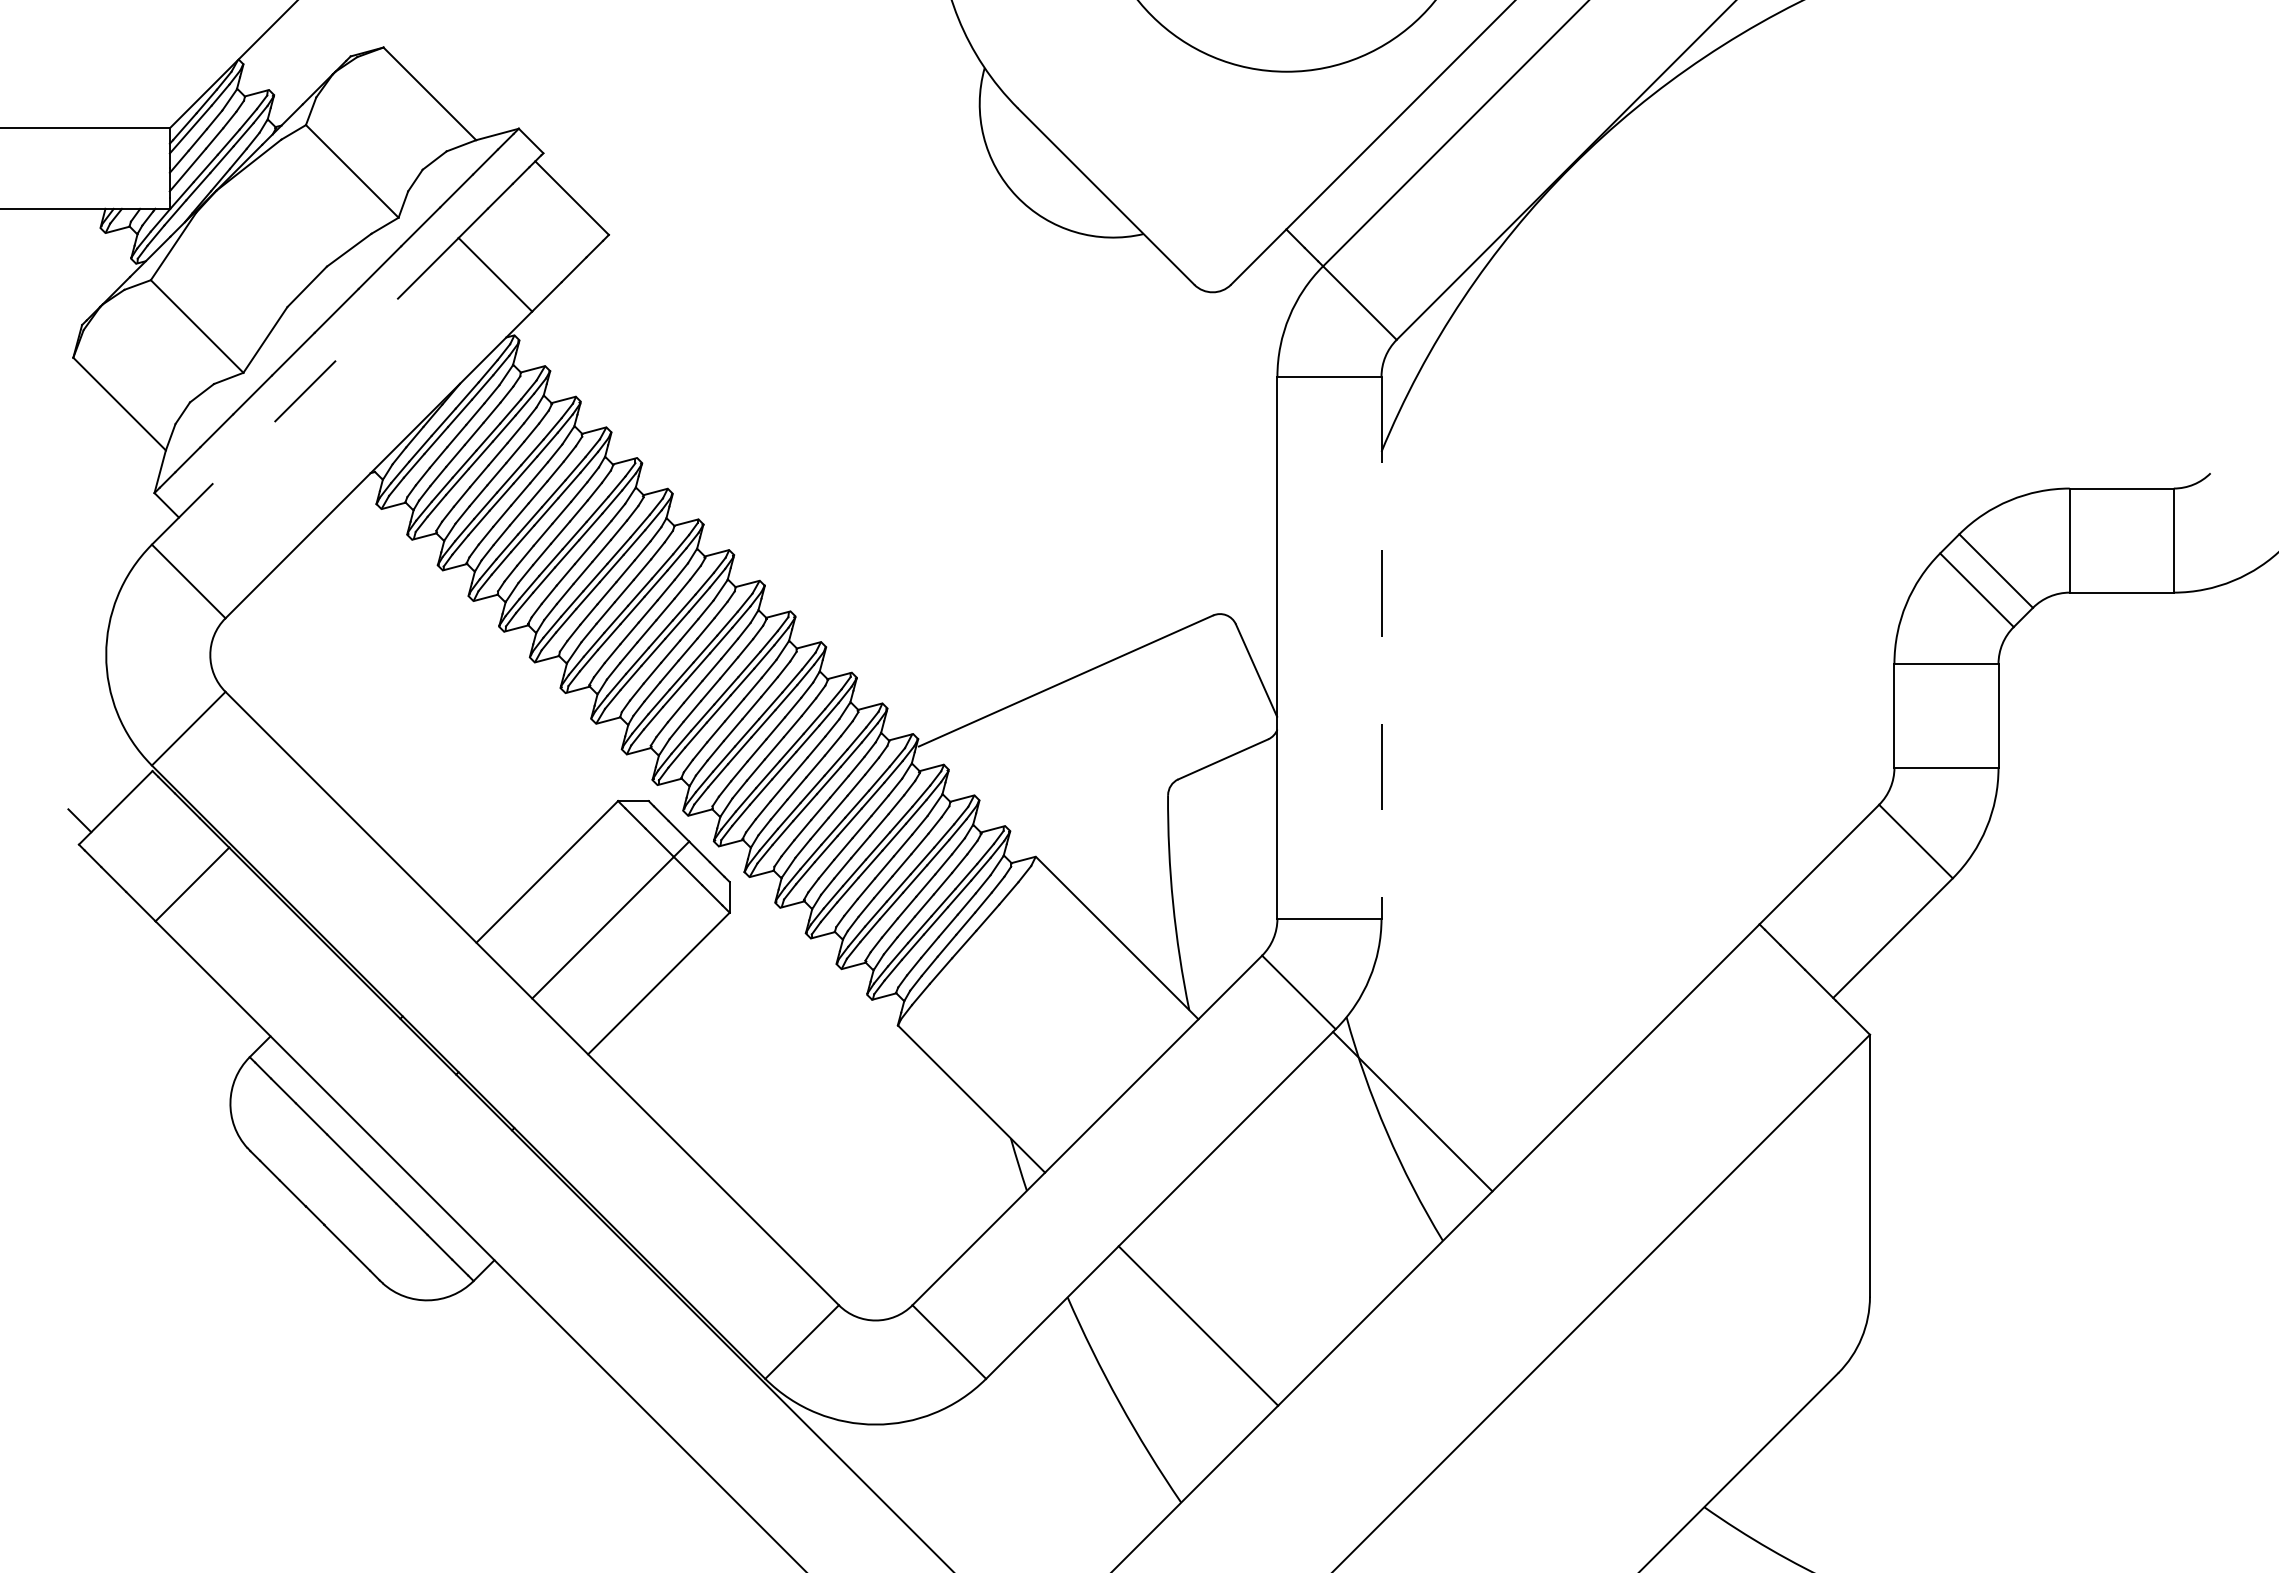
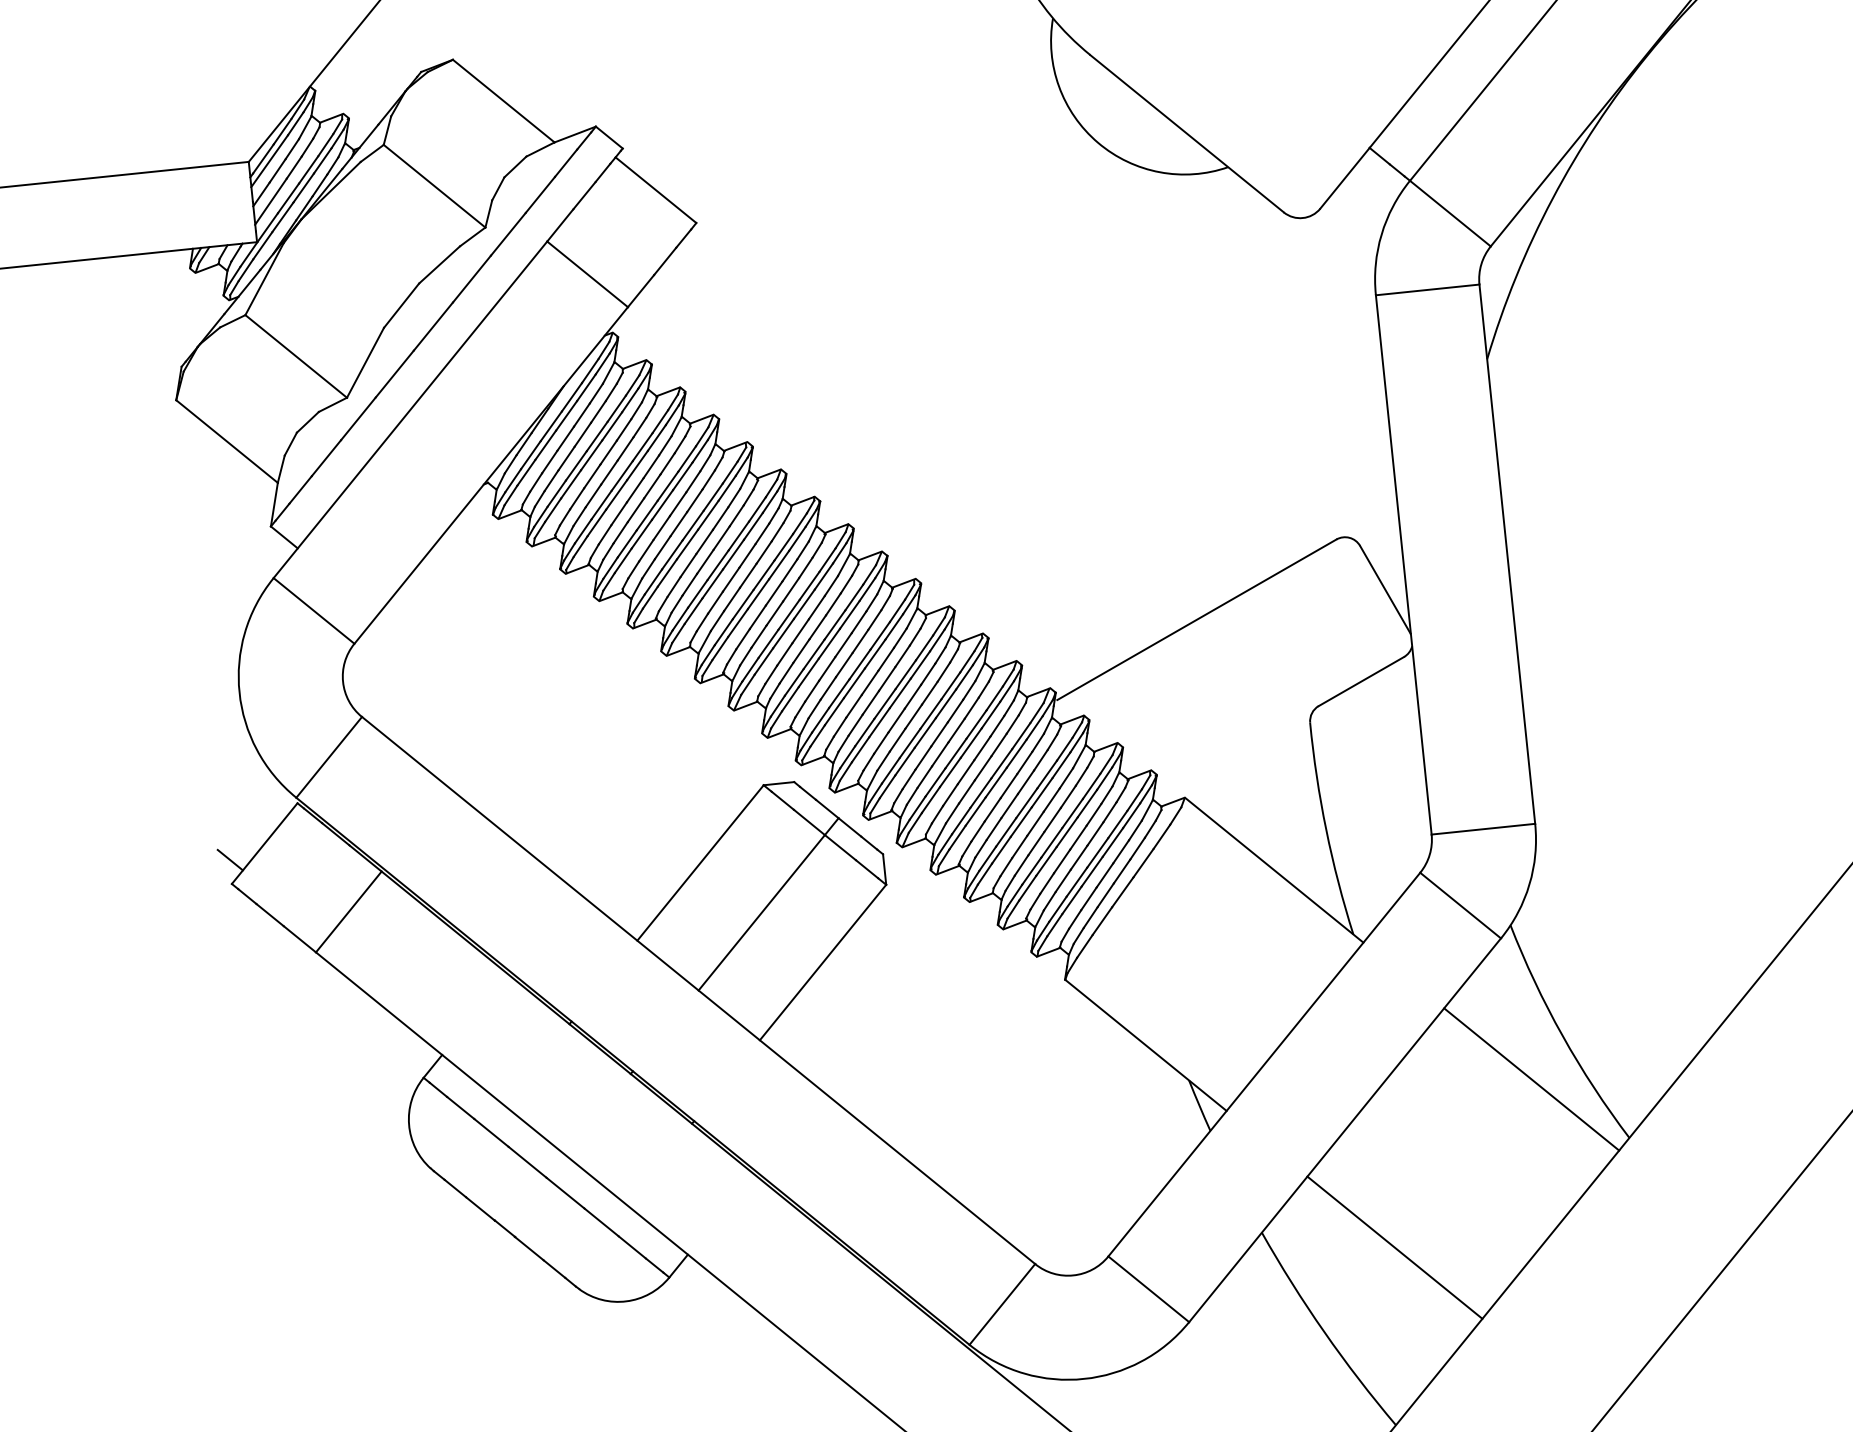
line: (305, 391) -> (410, 409), dashed -> solid
line: (1381, 648) -> (1507, 554), dashed -> solid
line: (1412, 1111) -> (1531, 1079), moved

